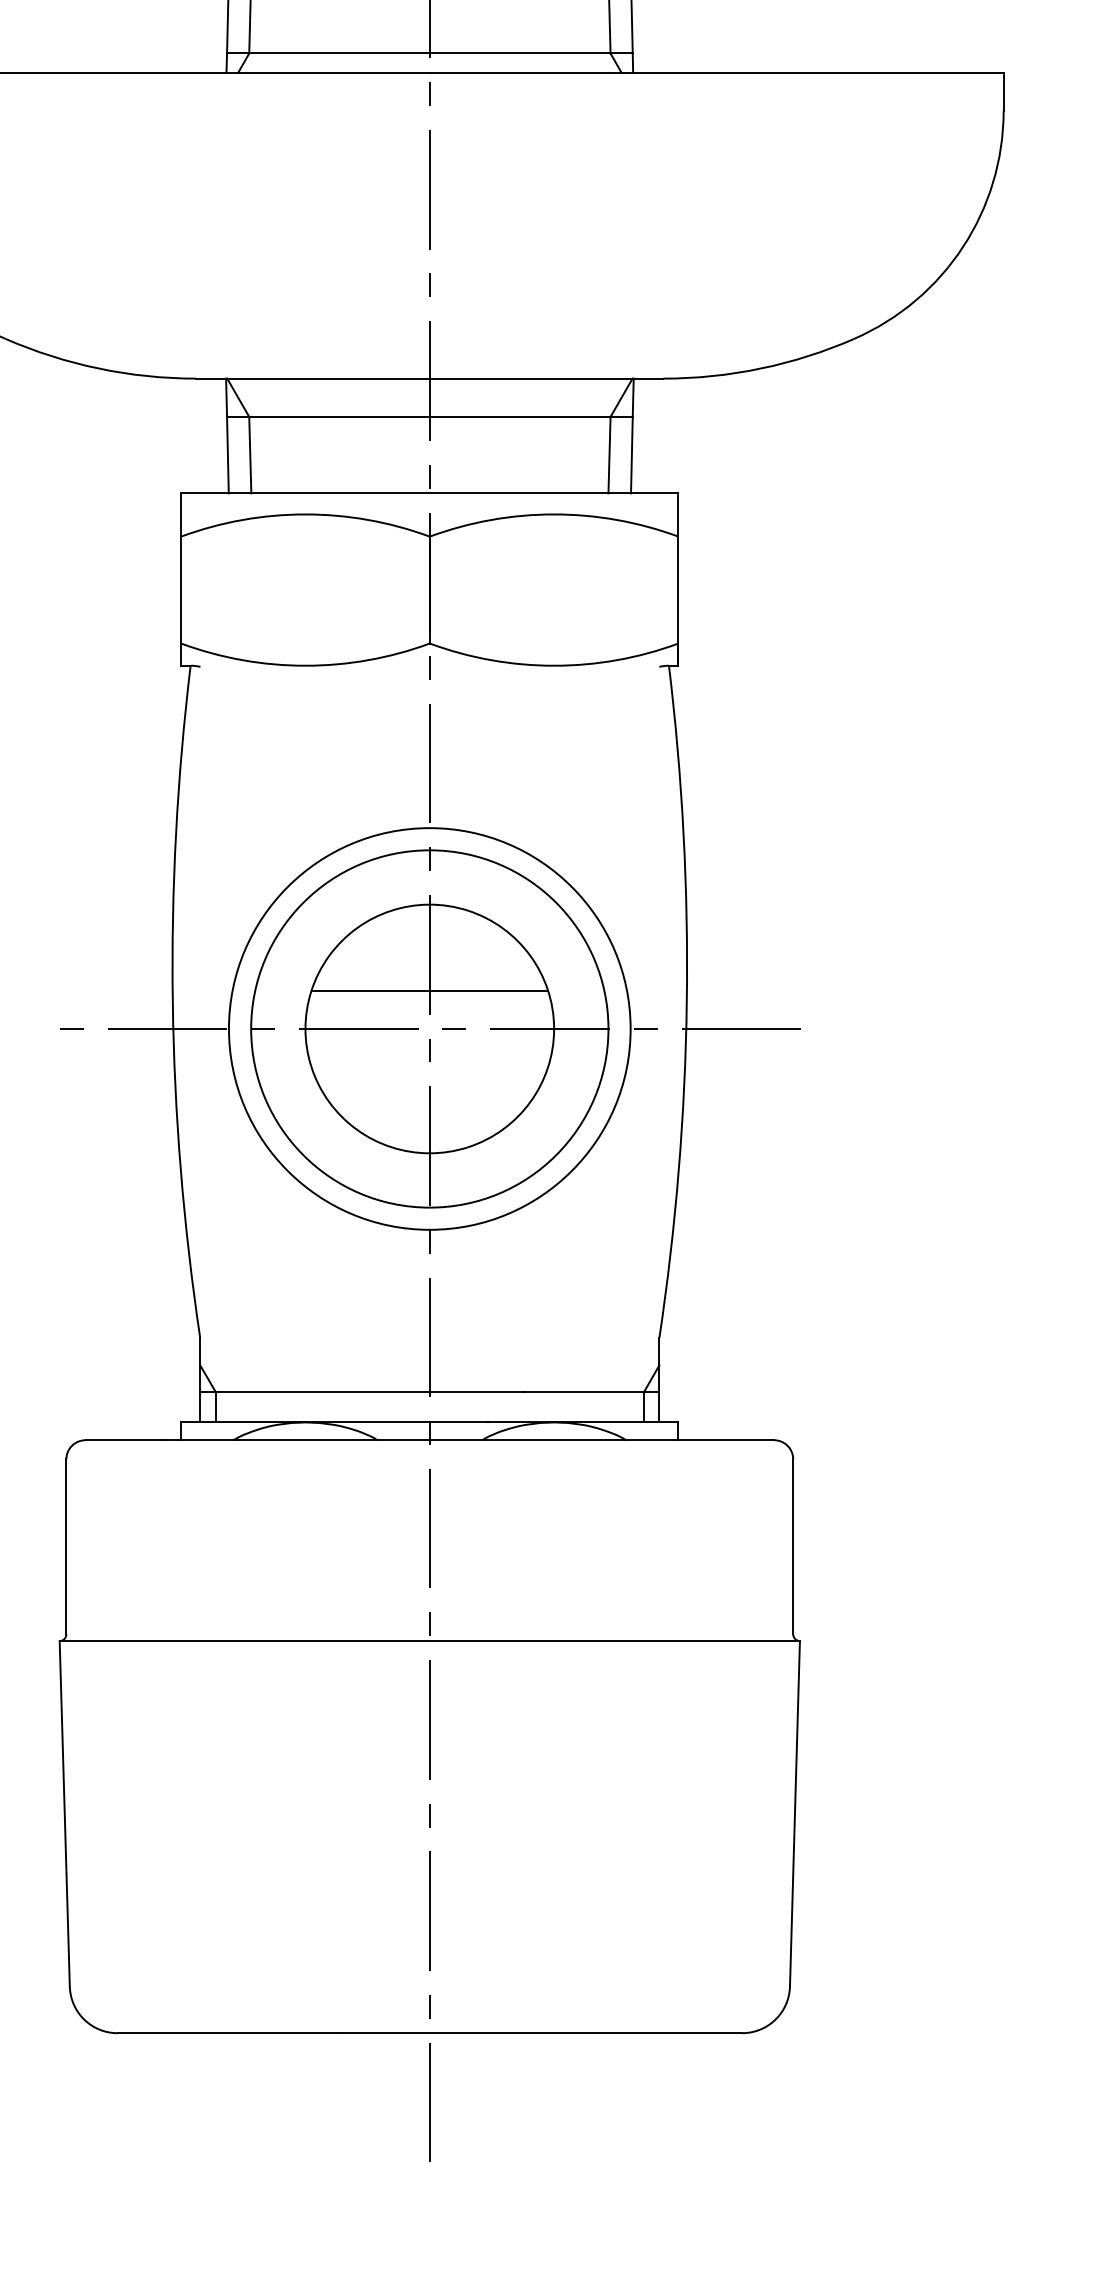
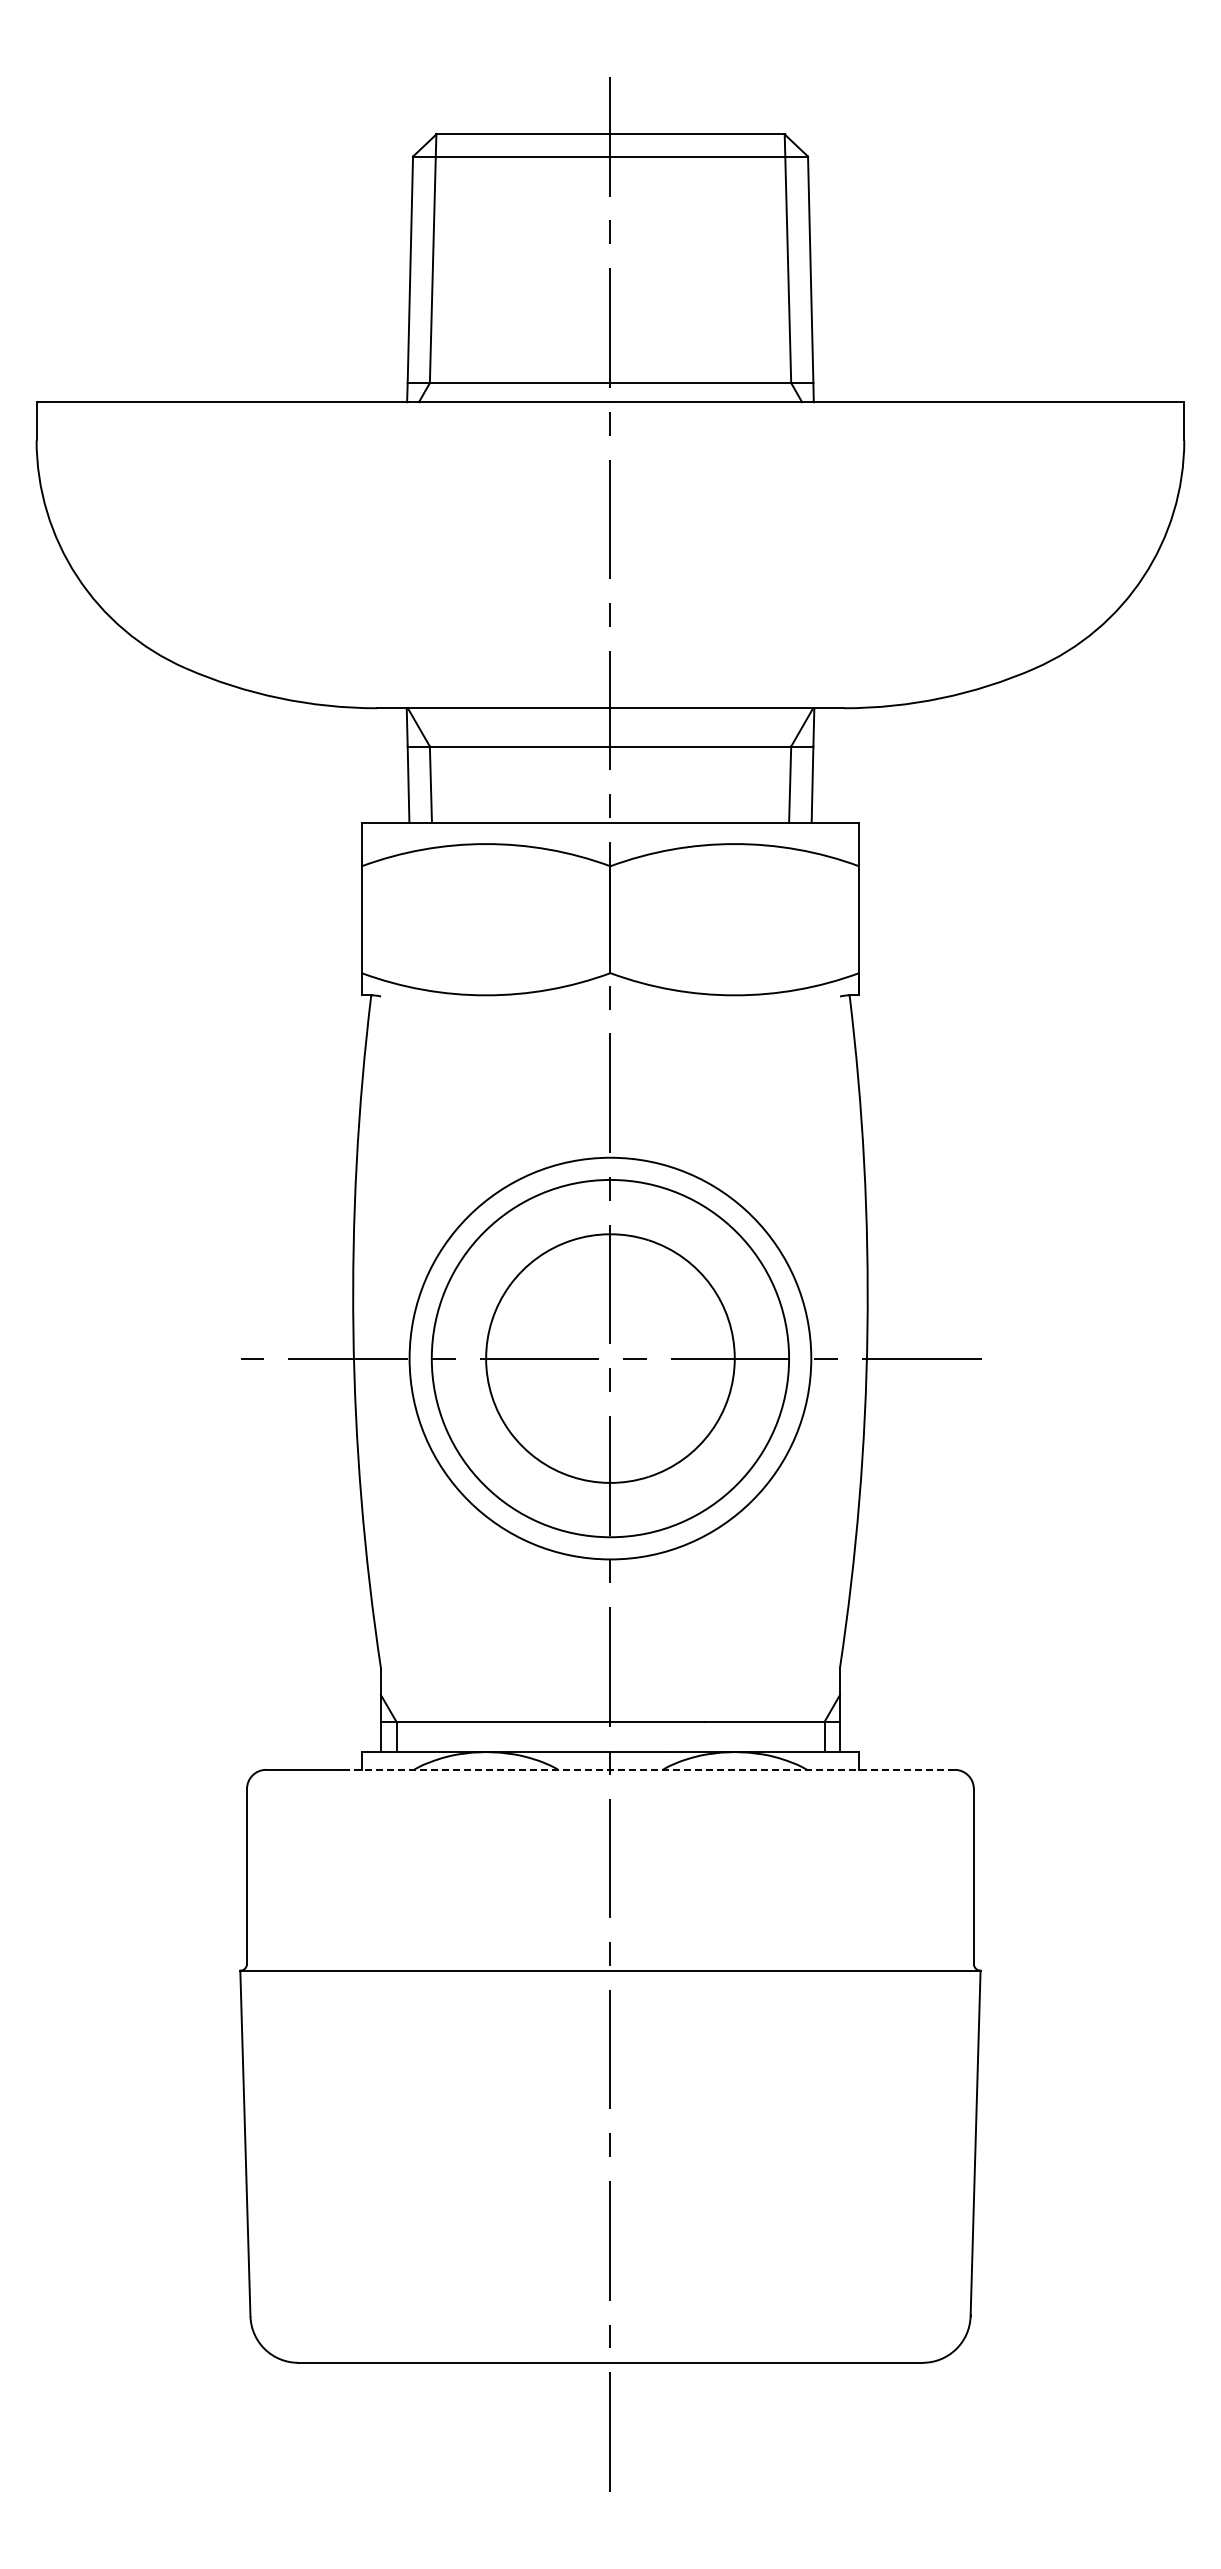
line: (429, 990) -> (610, 1320), removed
line: (467, 1439) -> (648, 1769), solid -> dashed

